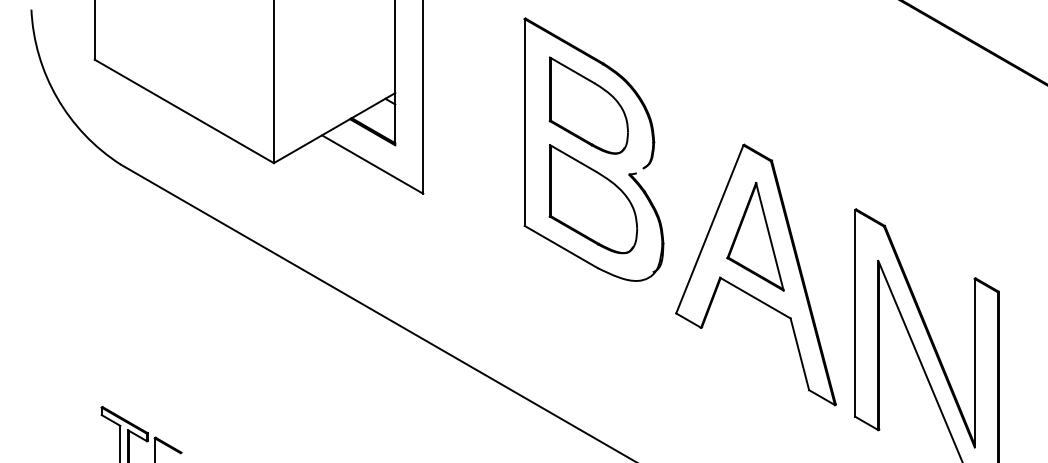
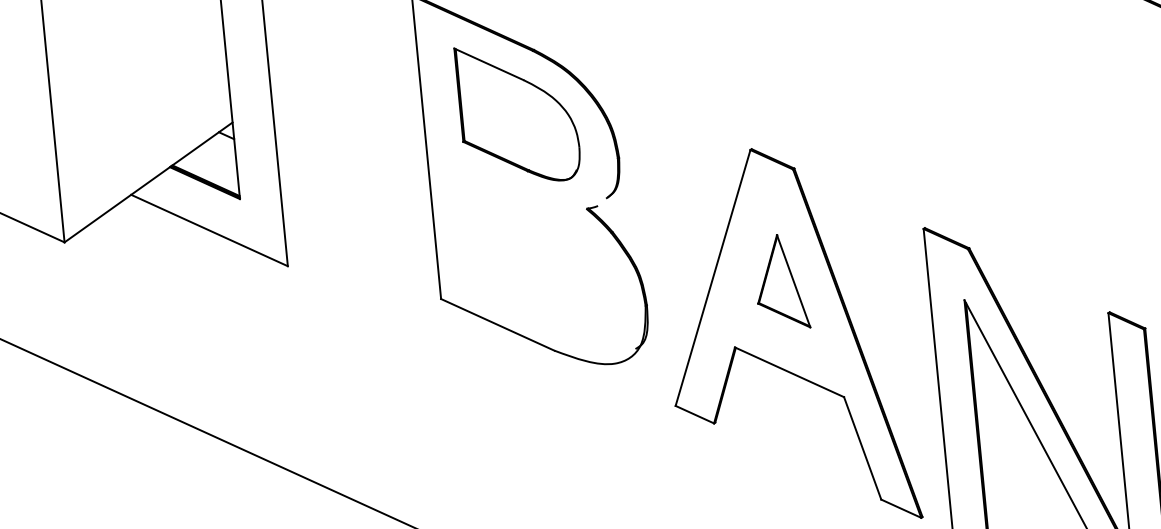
part: (593, 199) -> (538, 250), removed
part: (755, 236) -> (780, 281), size x0.6

